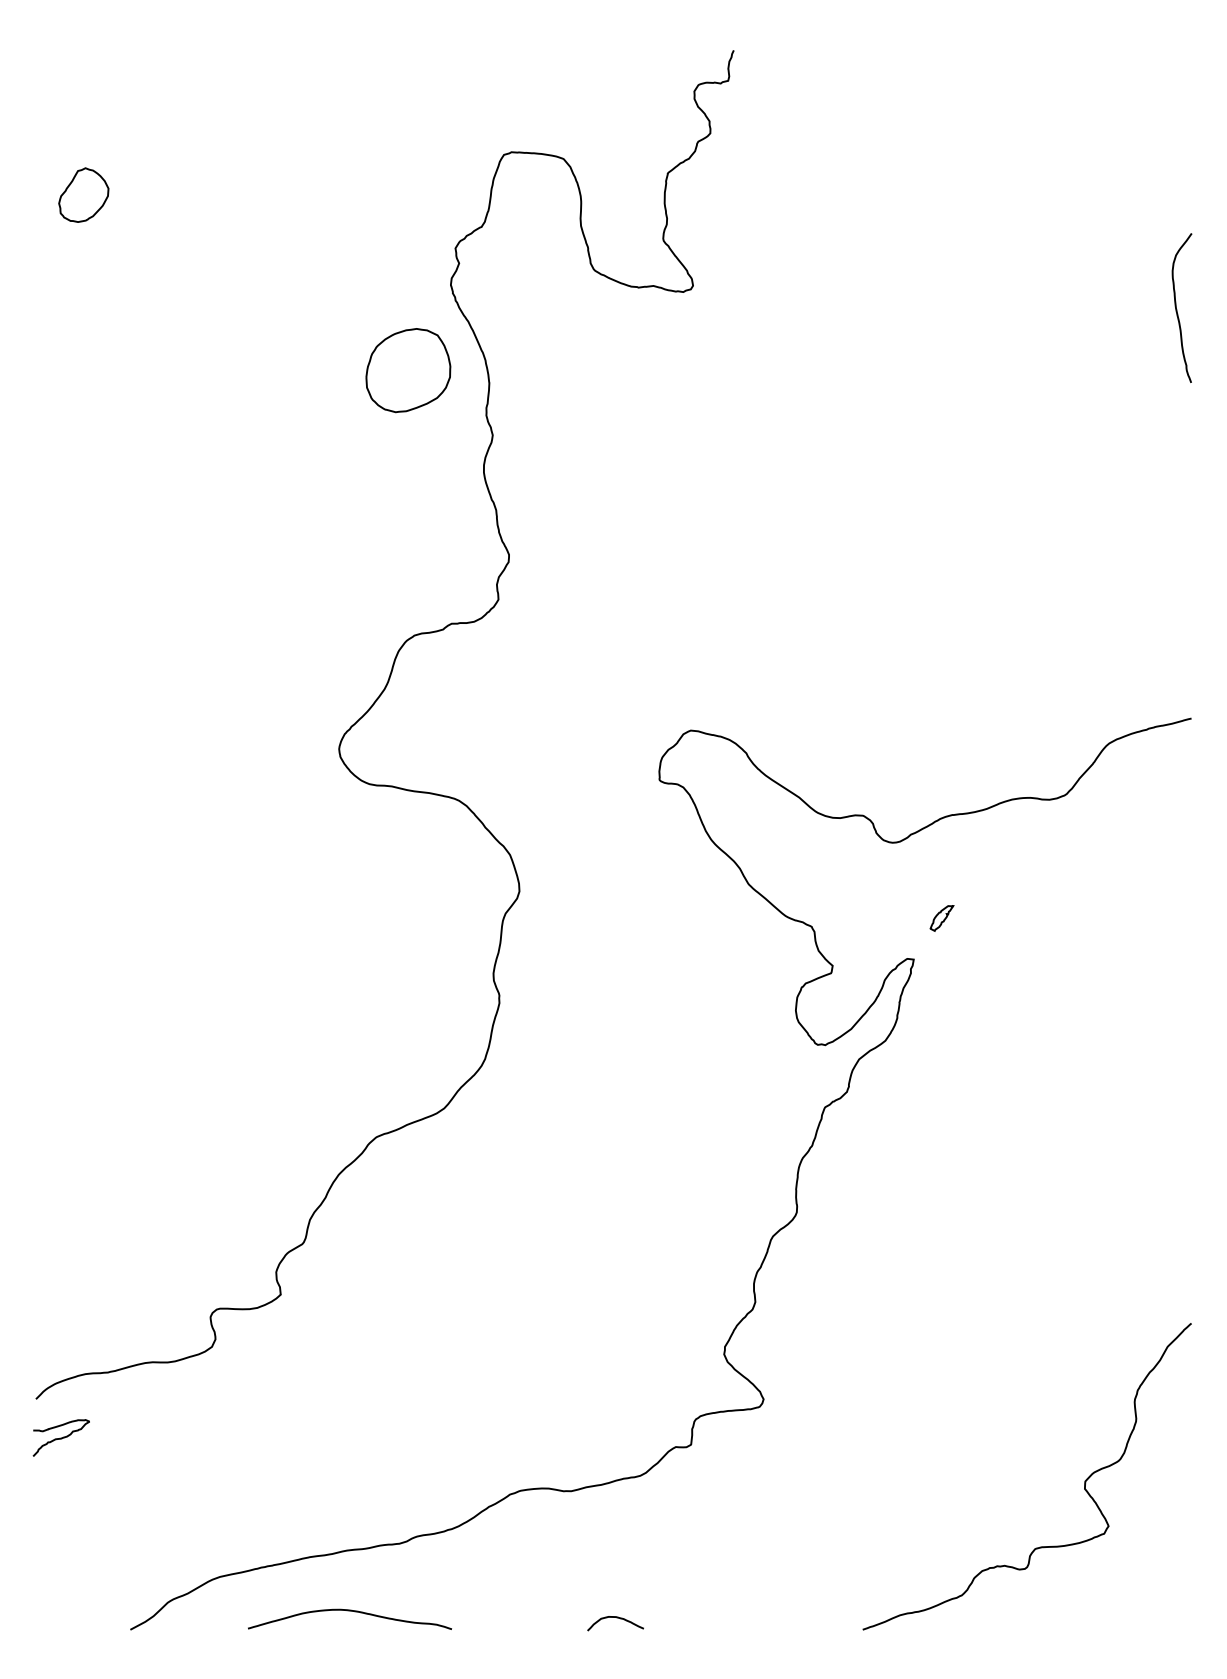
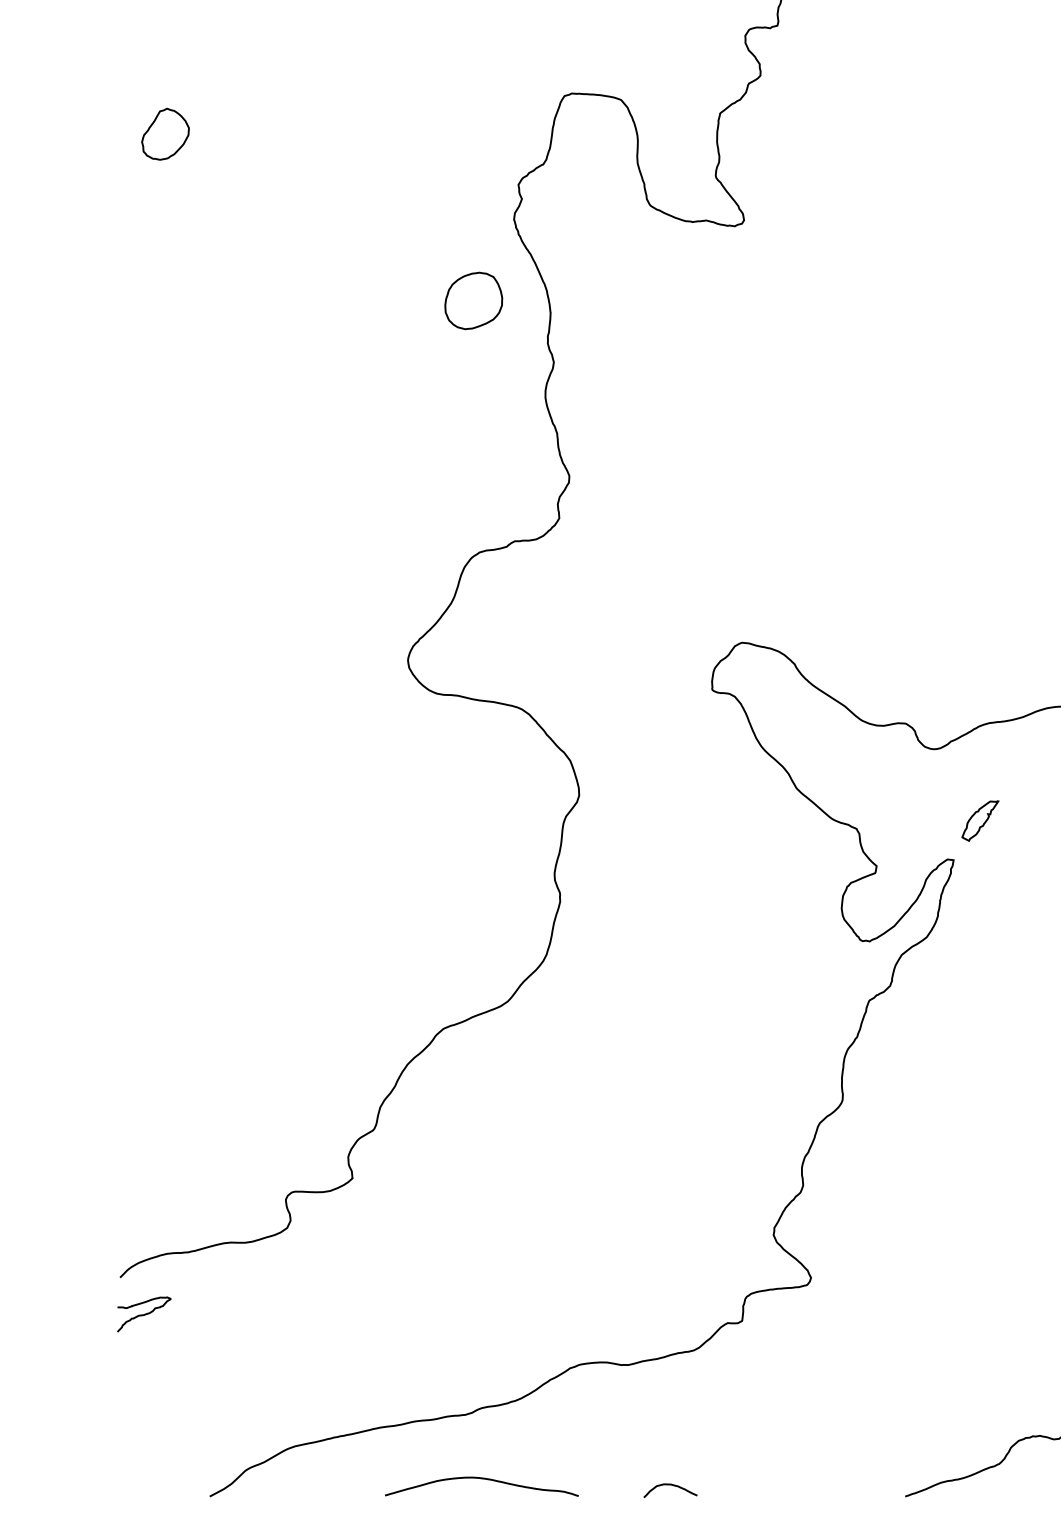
part: (408, 370) -> (473, 300), size x0.71
part: (941, 918) -> (979, 821), size x1.67
curve: (349, 1611) -> (481, 1479), moved

